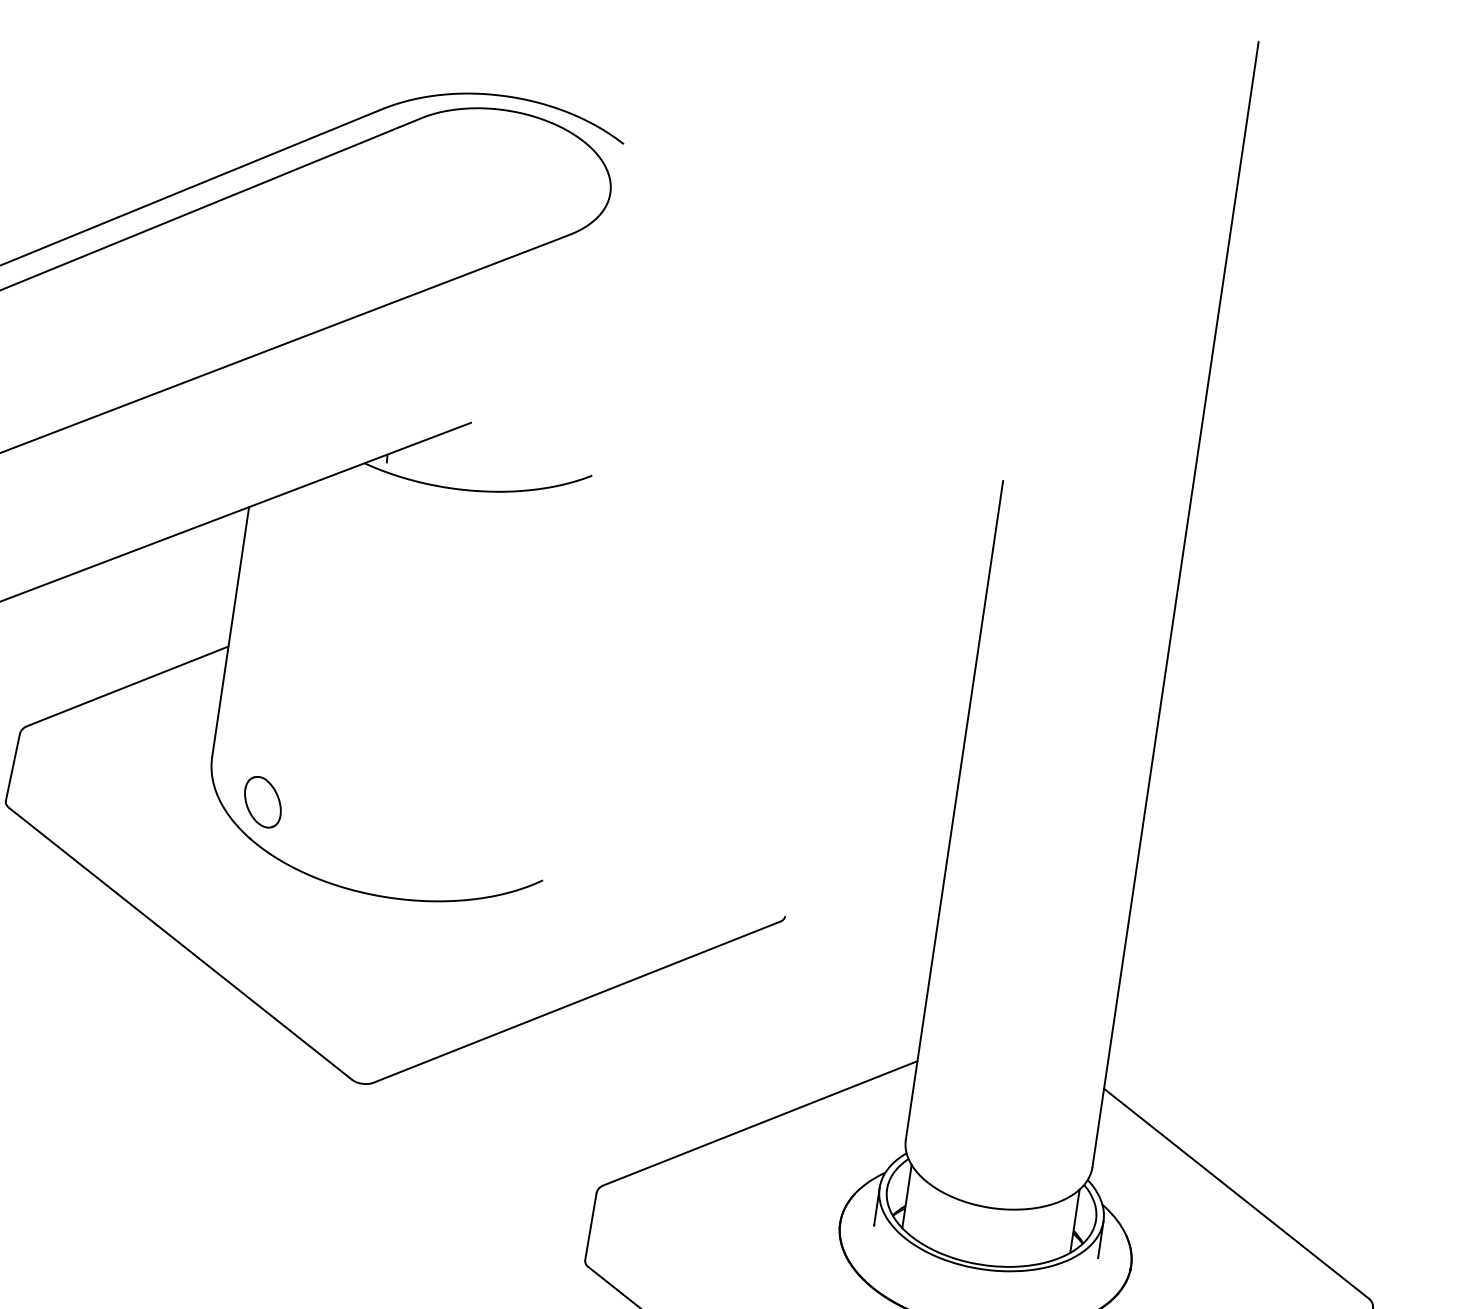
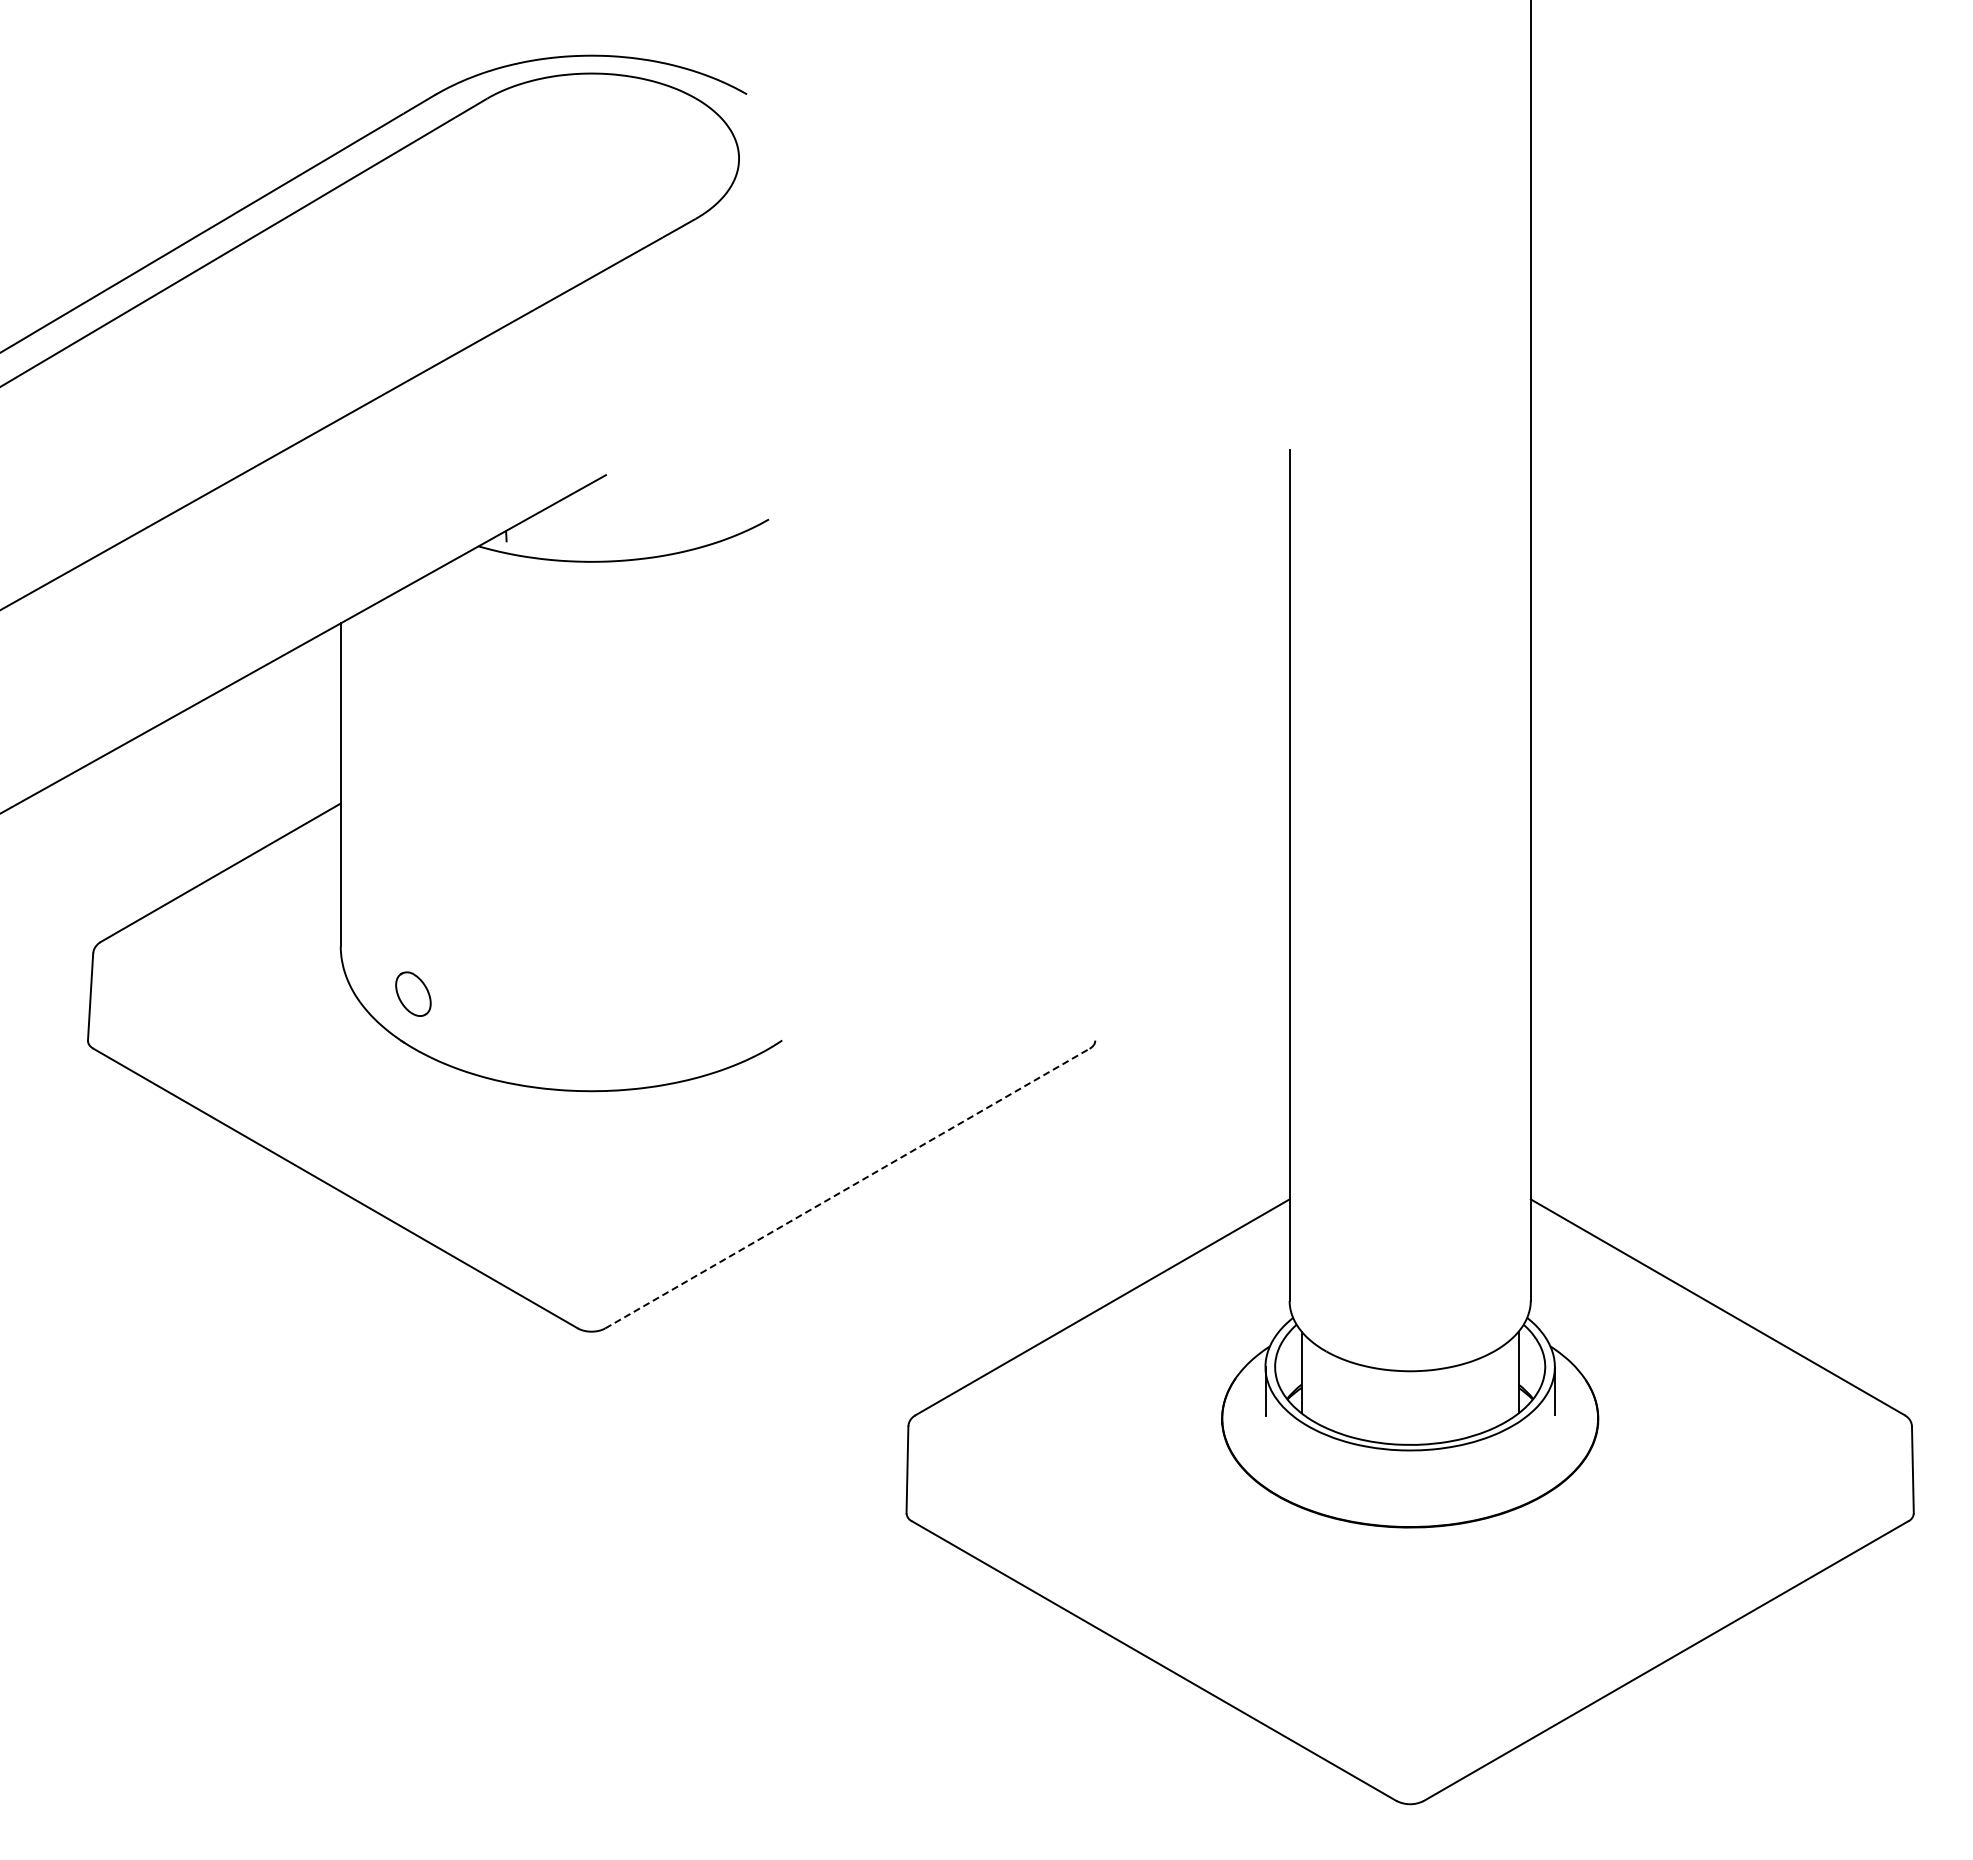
part: (262, 802) -> (413, 994), size x0.7
line: (576, 1002) -> (847, 1188), solid -> dashed

